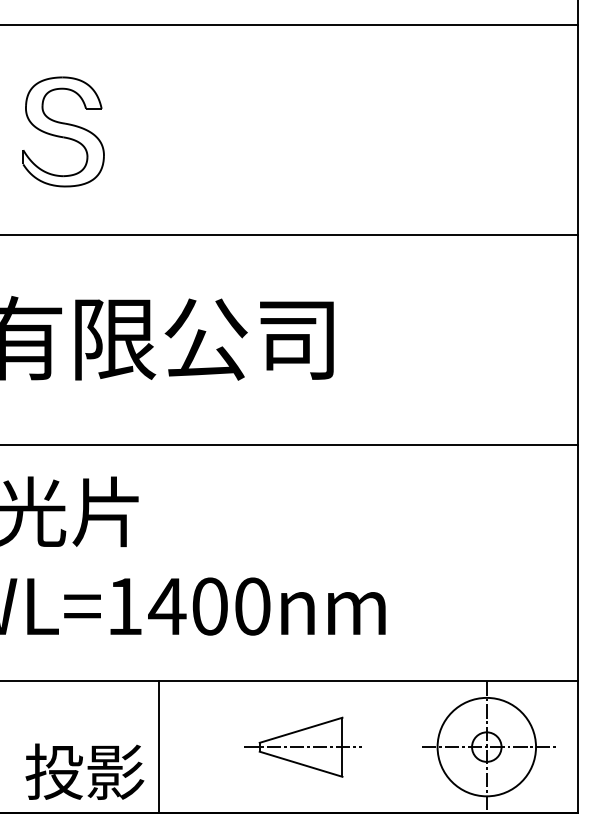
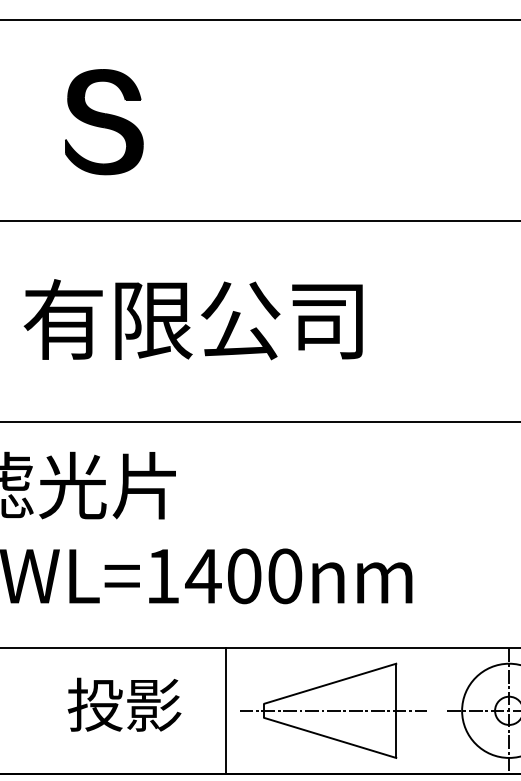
fill: (63, 131) -> (104, 121), added
line: (159, 746) -> (226, 710), moved
part: (302, 747) -> (332, 711), size x1.67
text: (84, 771) -> (124, 704), moved

